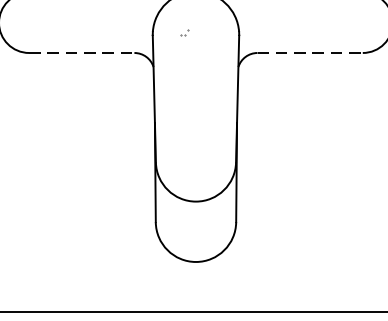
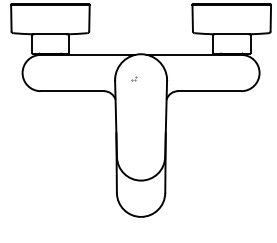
line: (81, 53) -> (72, 91), dashed -> solid
line: (309, 53) -> (209, 91), dashed -> solid

